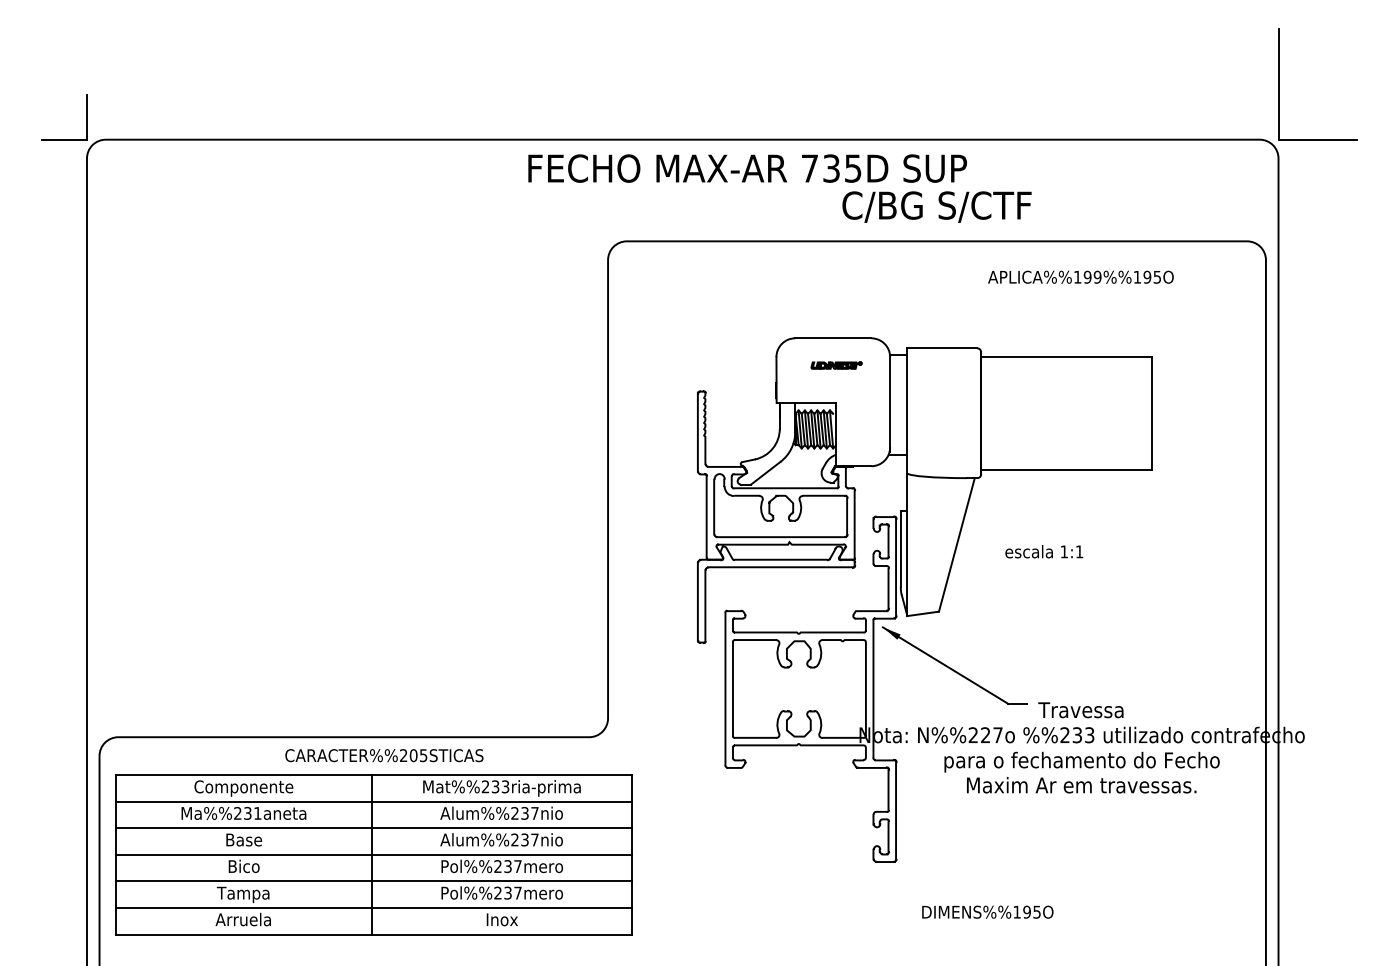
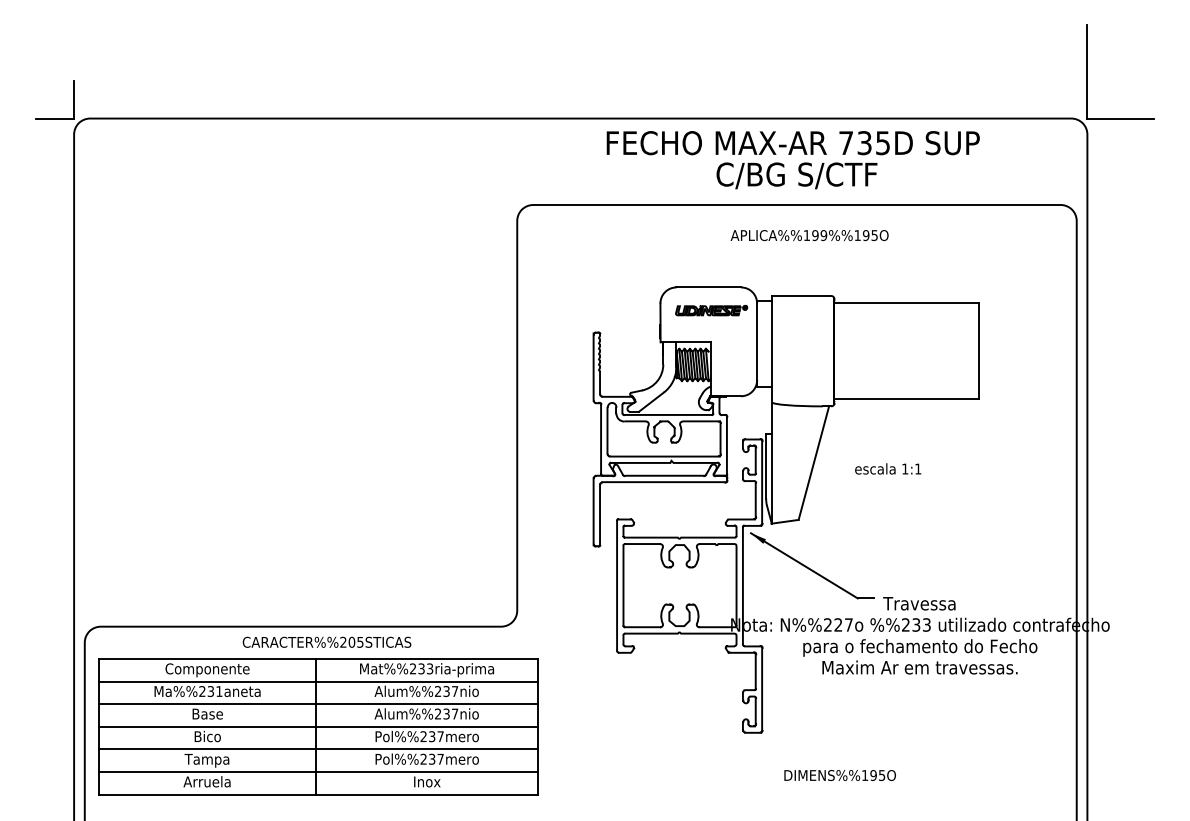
text: (747, 168) -> (793, 143), moved
text: (1080, 276) -> (809, 234), moved
part: (836, 365) -> (711, 310), size x1.67

